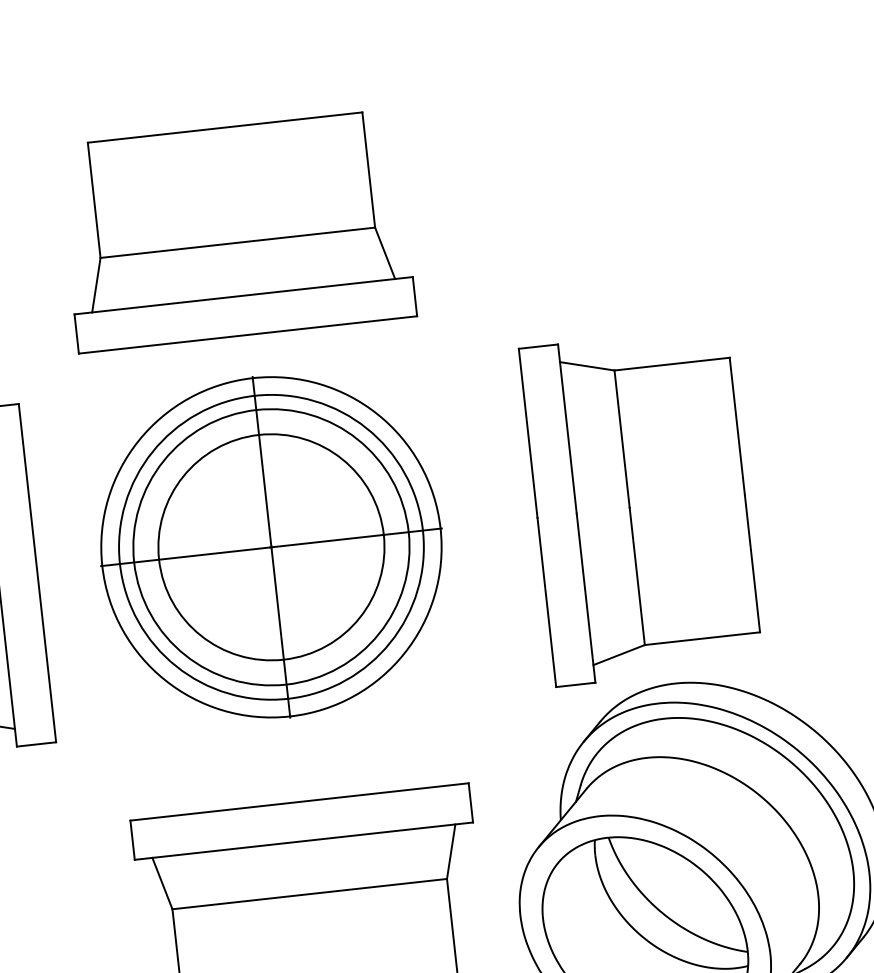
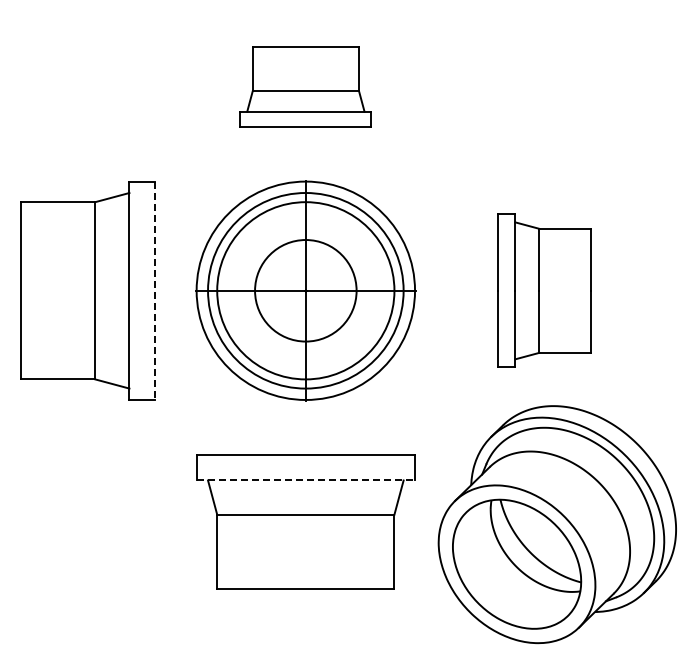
part: (236, 230) -> (305, 86), size x0.6
part: (641, 506) -> (544, 290), size x0.7
circle: (270, 546) -> (305, 290), size x0.7
line: (37, 574) -> (154, 291), solid -> dashed
line: (304, 841) -> (306, 480), solid -> dashed

